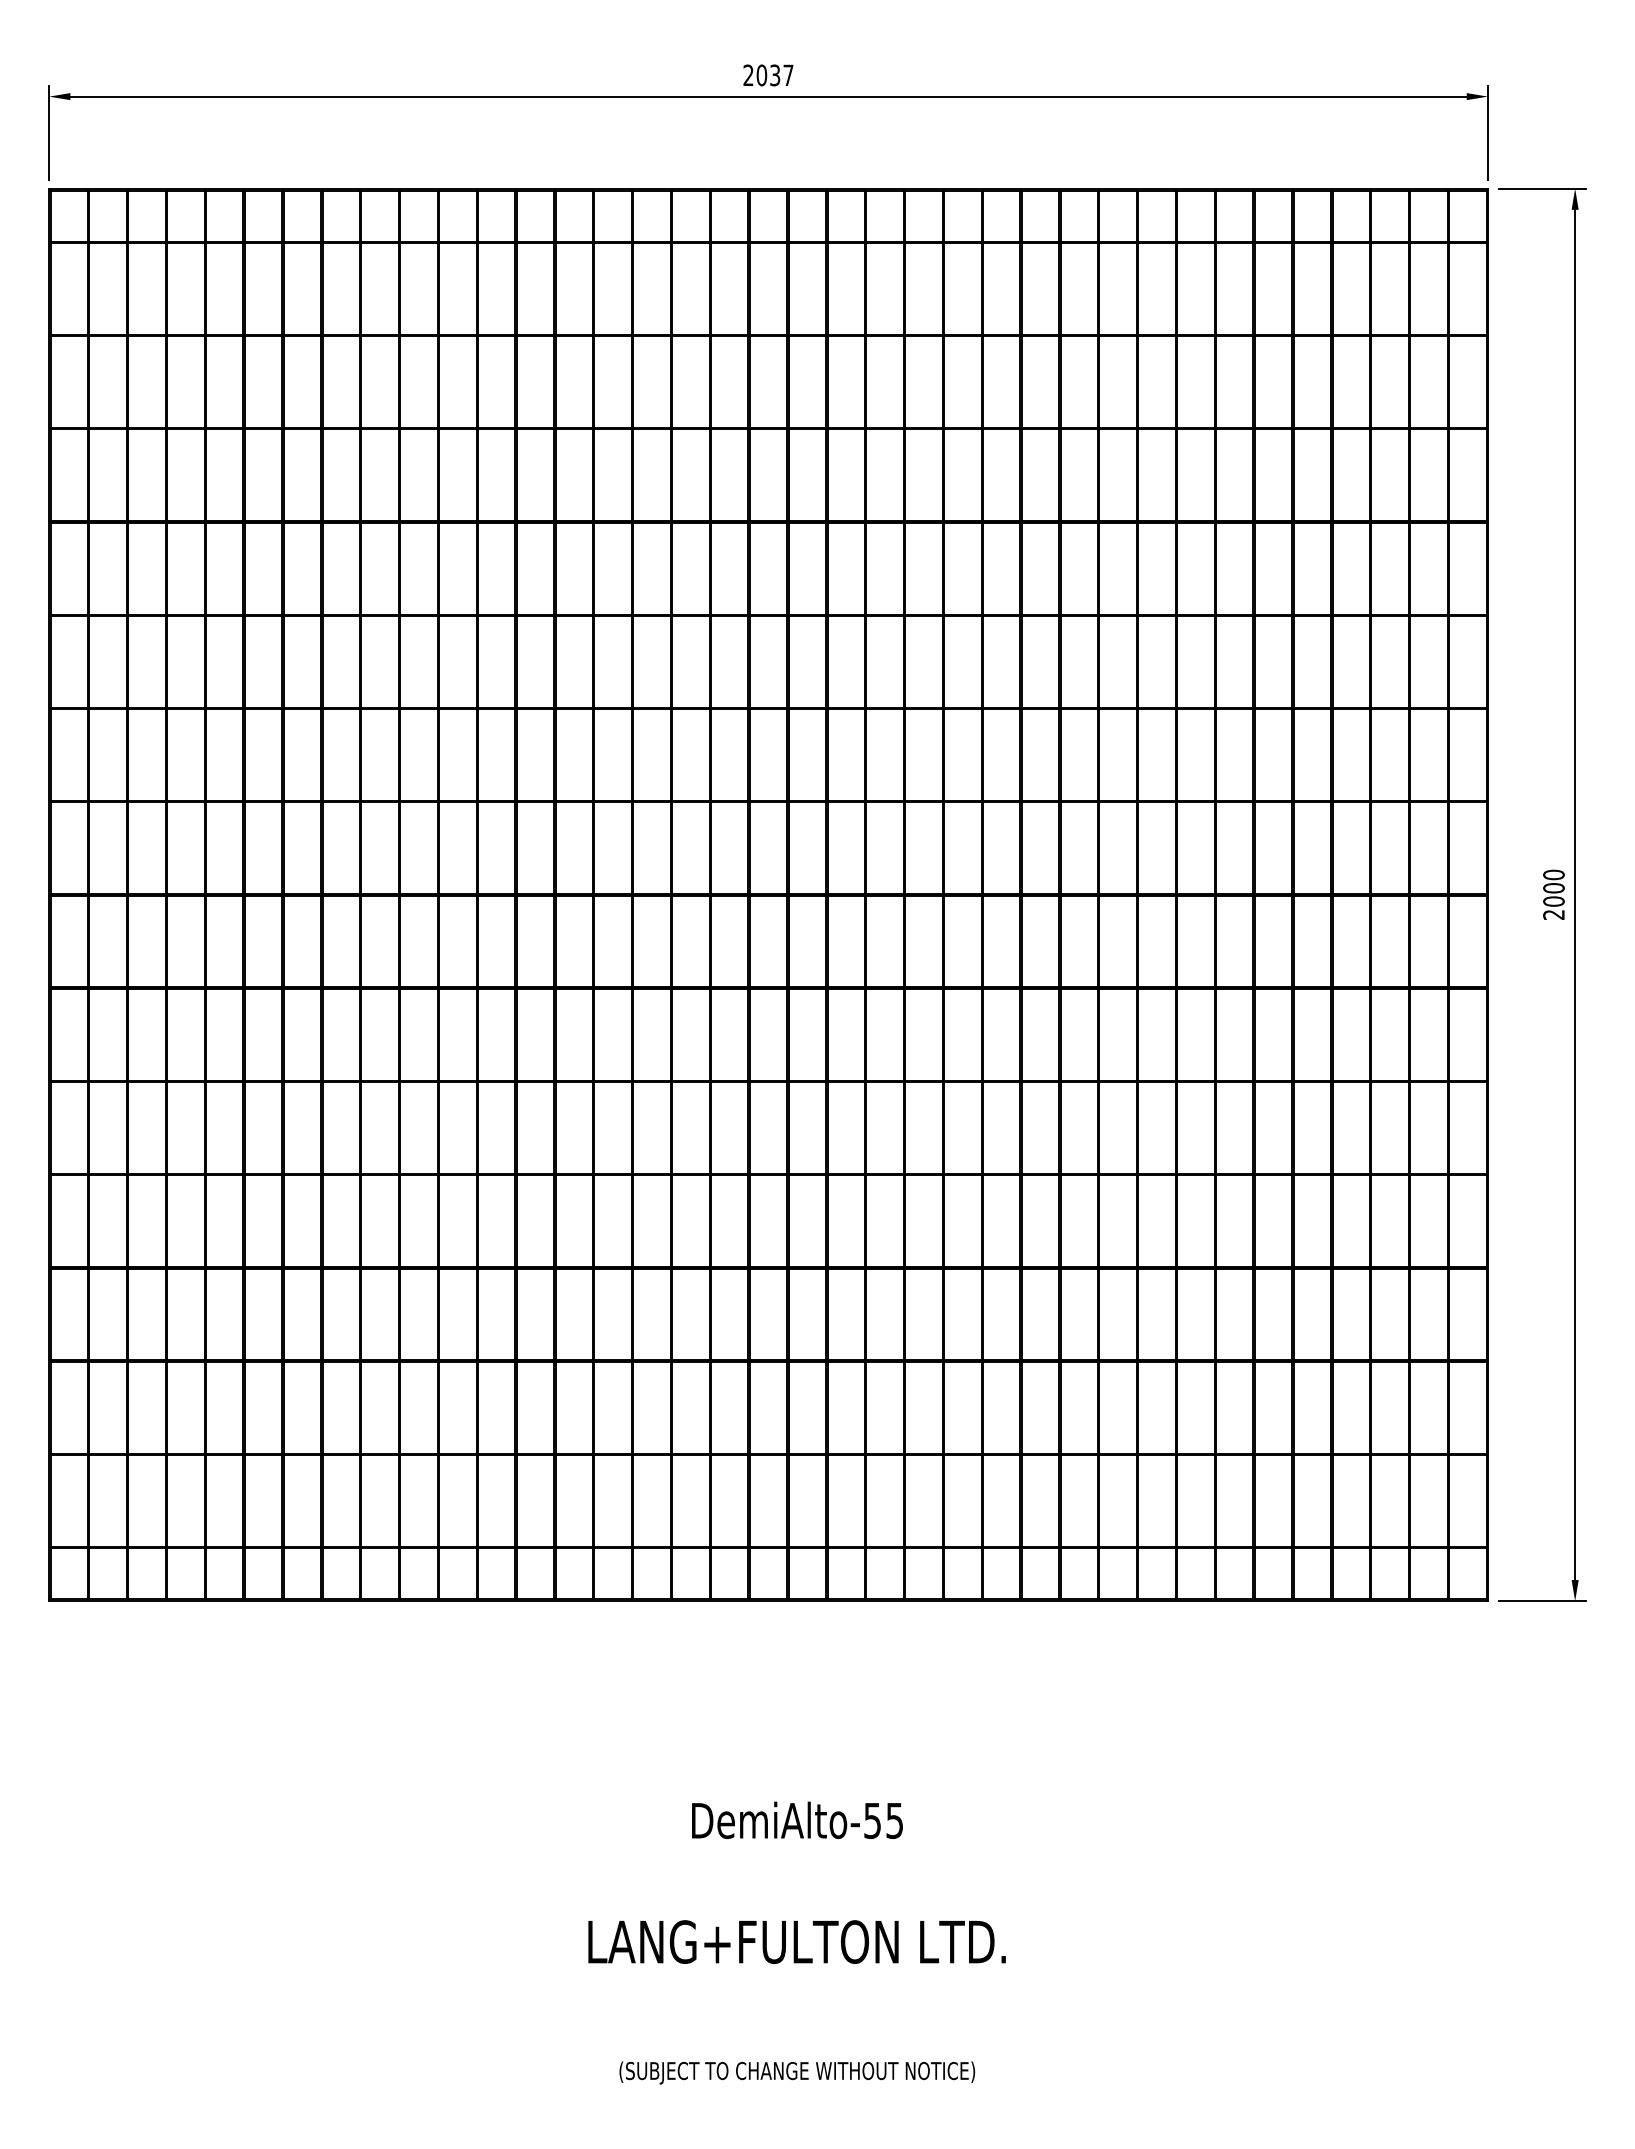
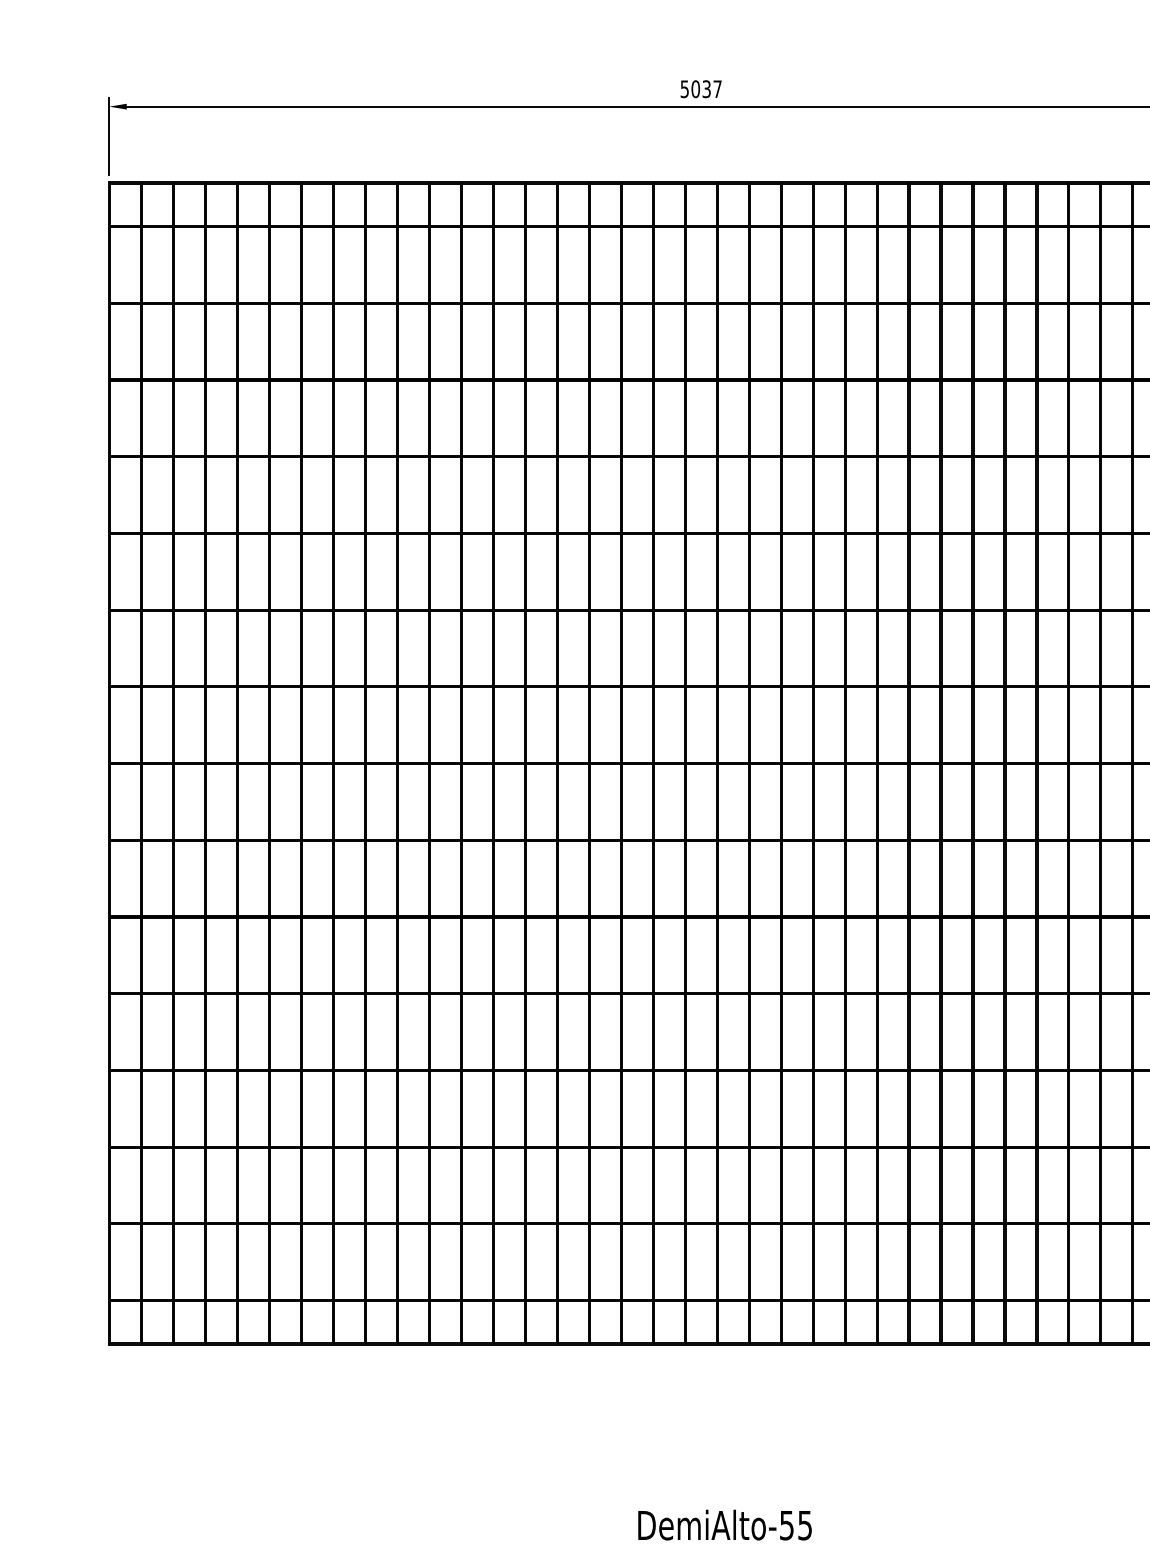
text: (748, 75) -> (684, 89), 2037 -> 5037

